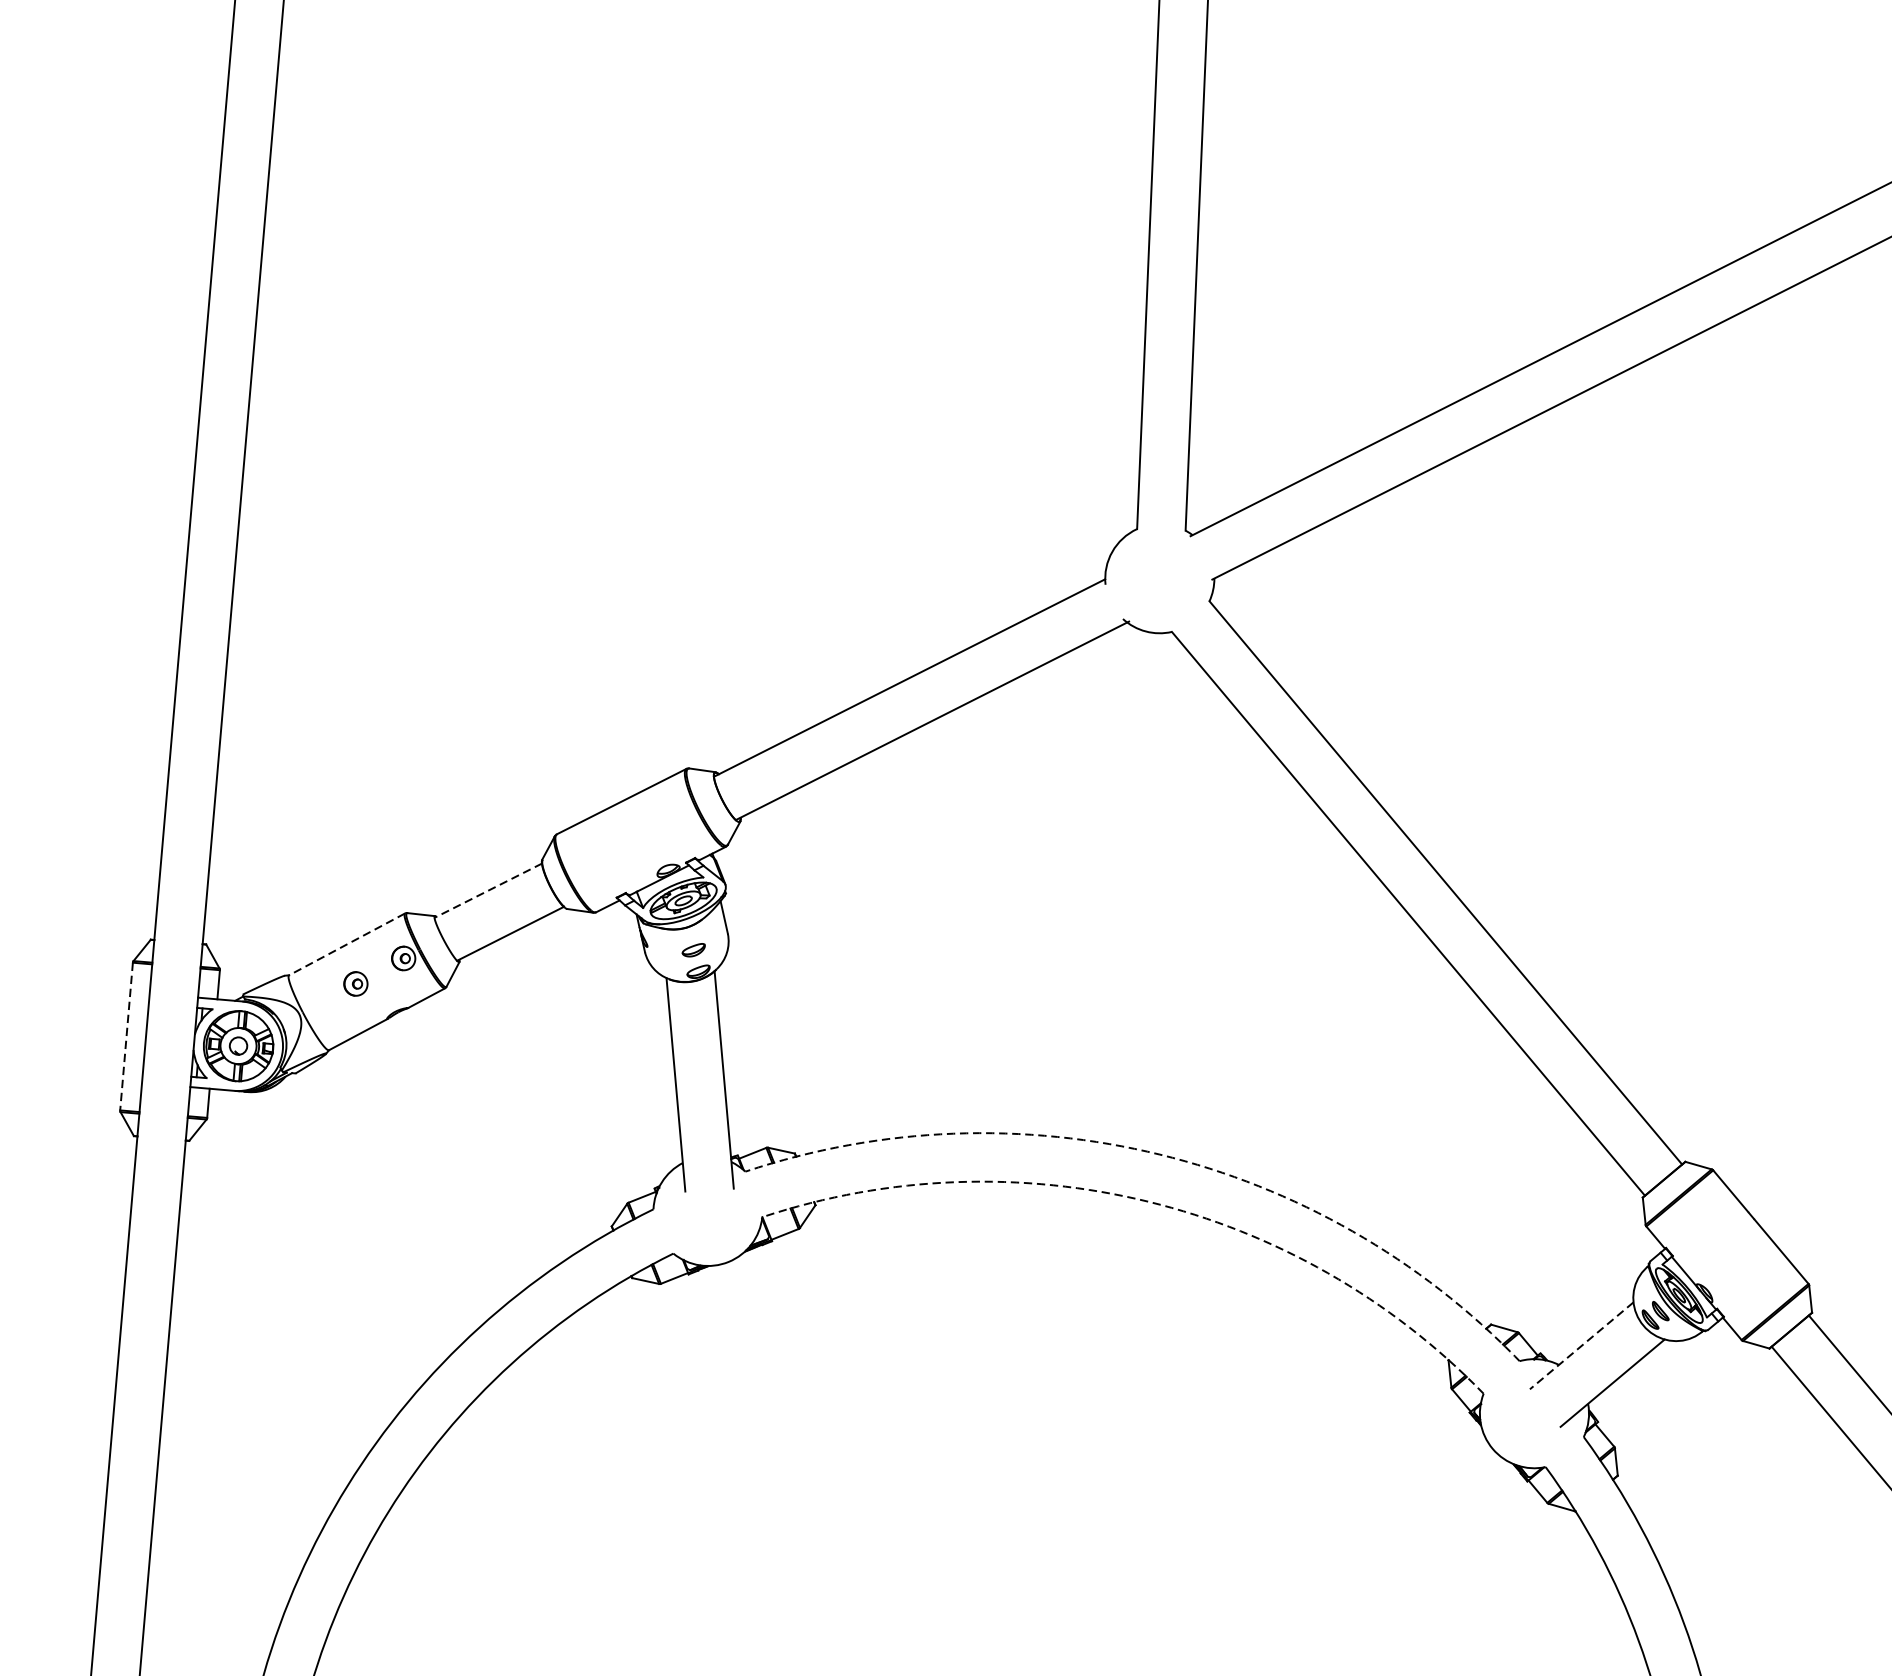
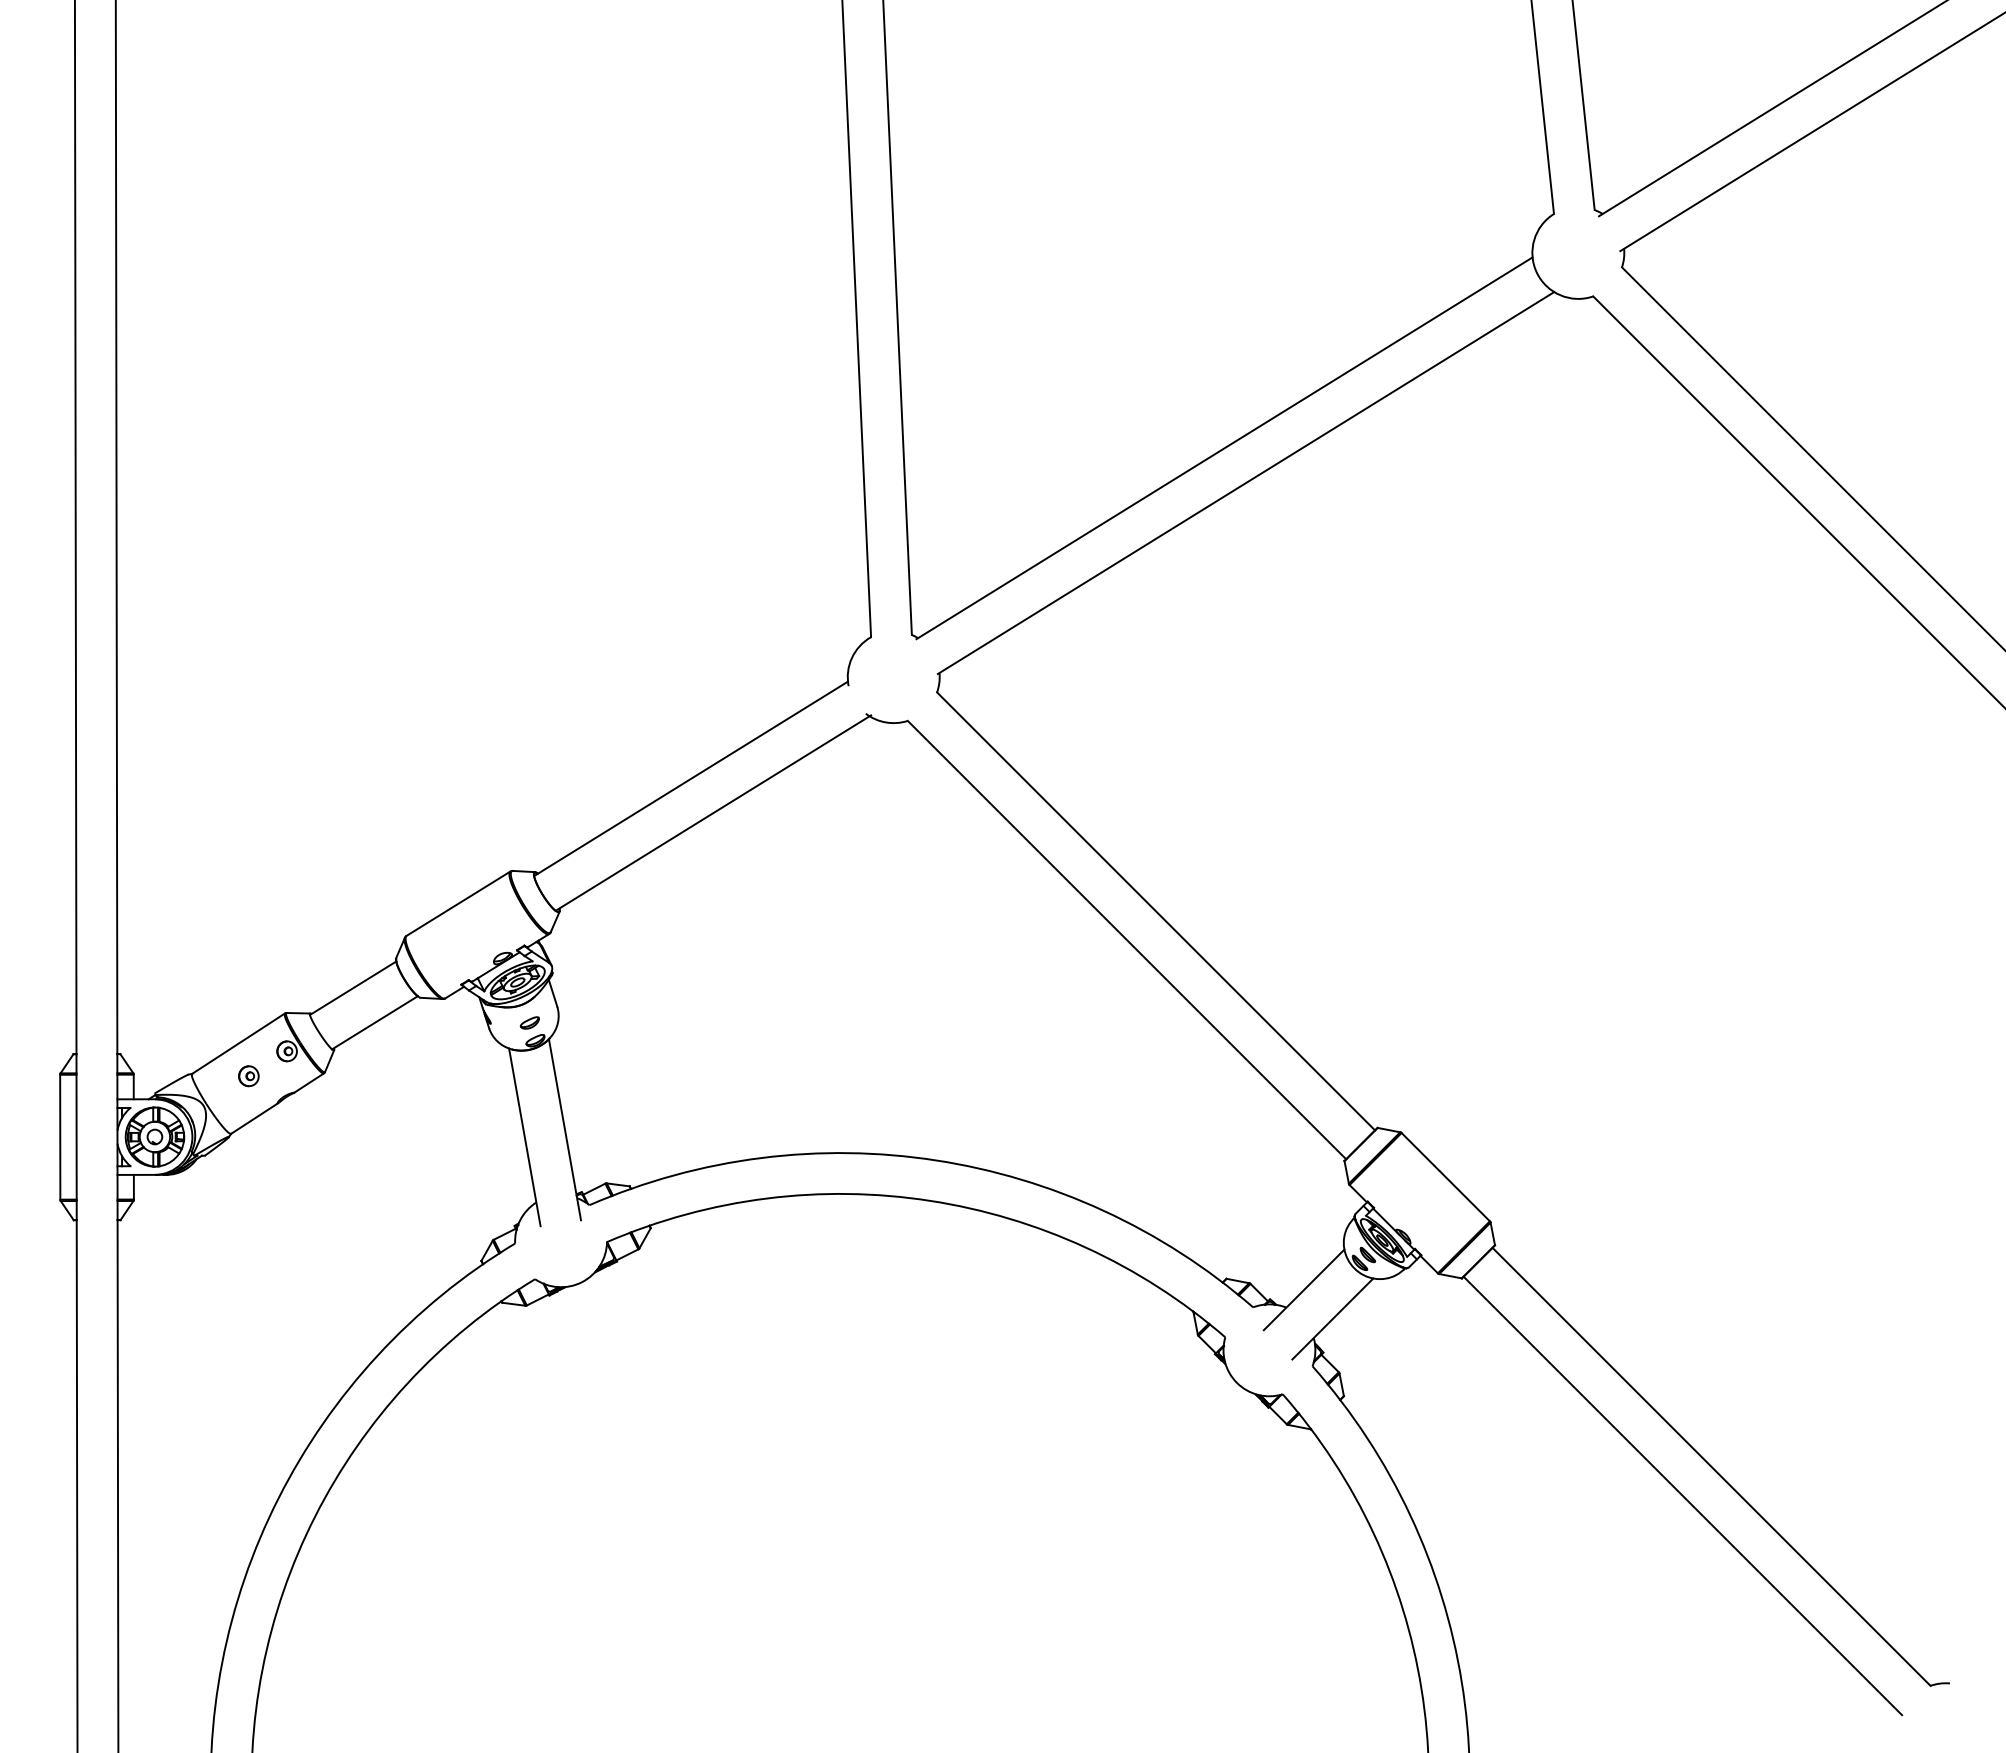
line: (488, 891) -> (353, 988), dashed -> solid
line: (347, 944) -> (238, 1043), dashed -> solid
line: (126, 1036) -> (60, 1137), dashed -> solid
arc: (1160, 1154) -> (936, 1160), dashed -> solid
arc: (1147, 1201) -> (929, 1200), dashed -> solid
line: (1582, 1345) -> (1304, 1289), dashed -> solid

